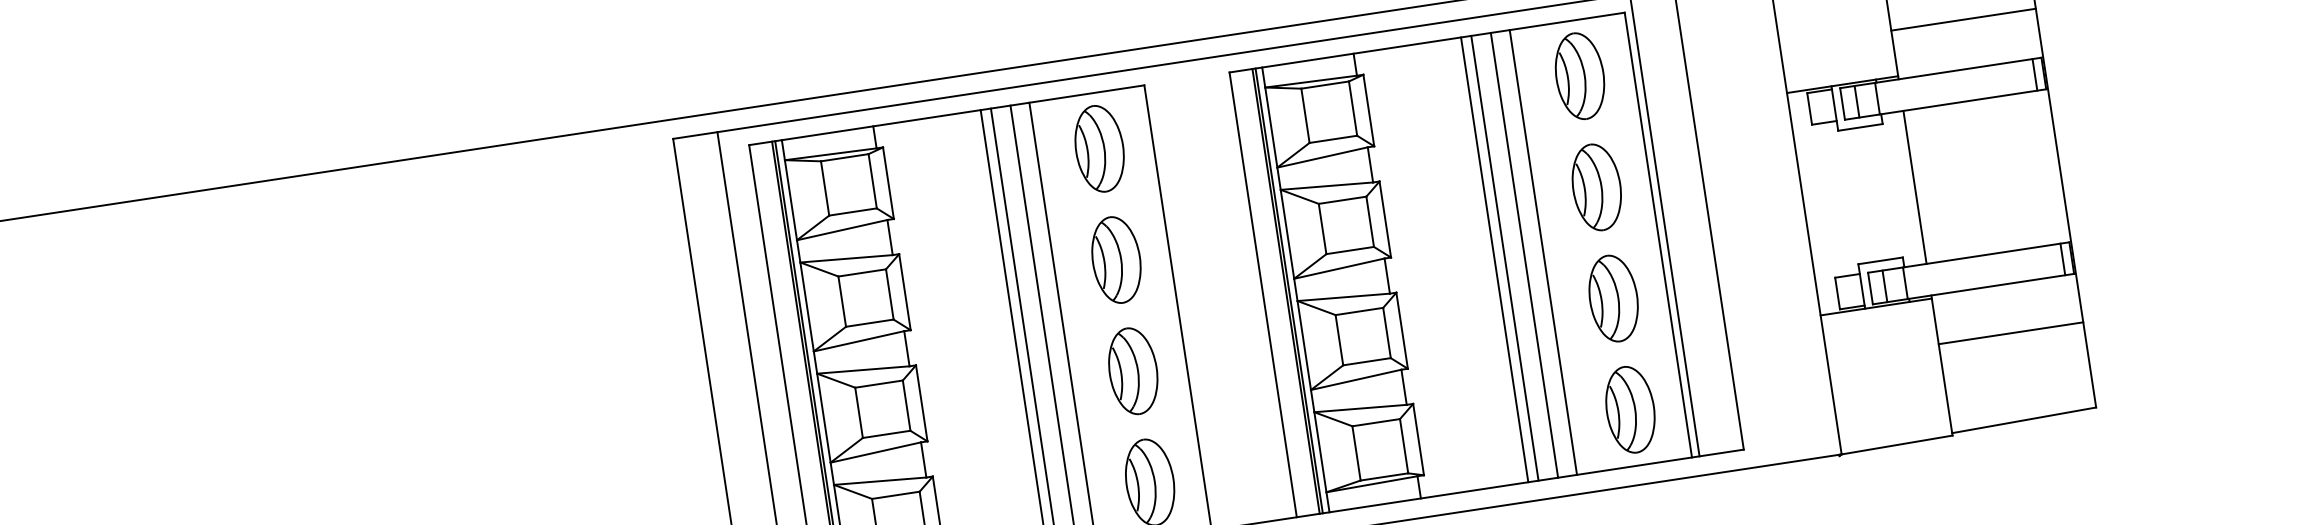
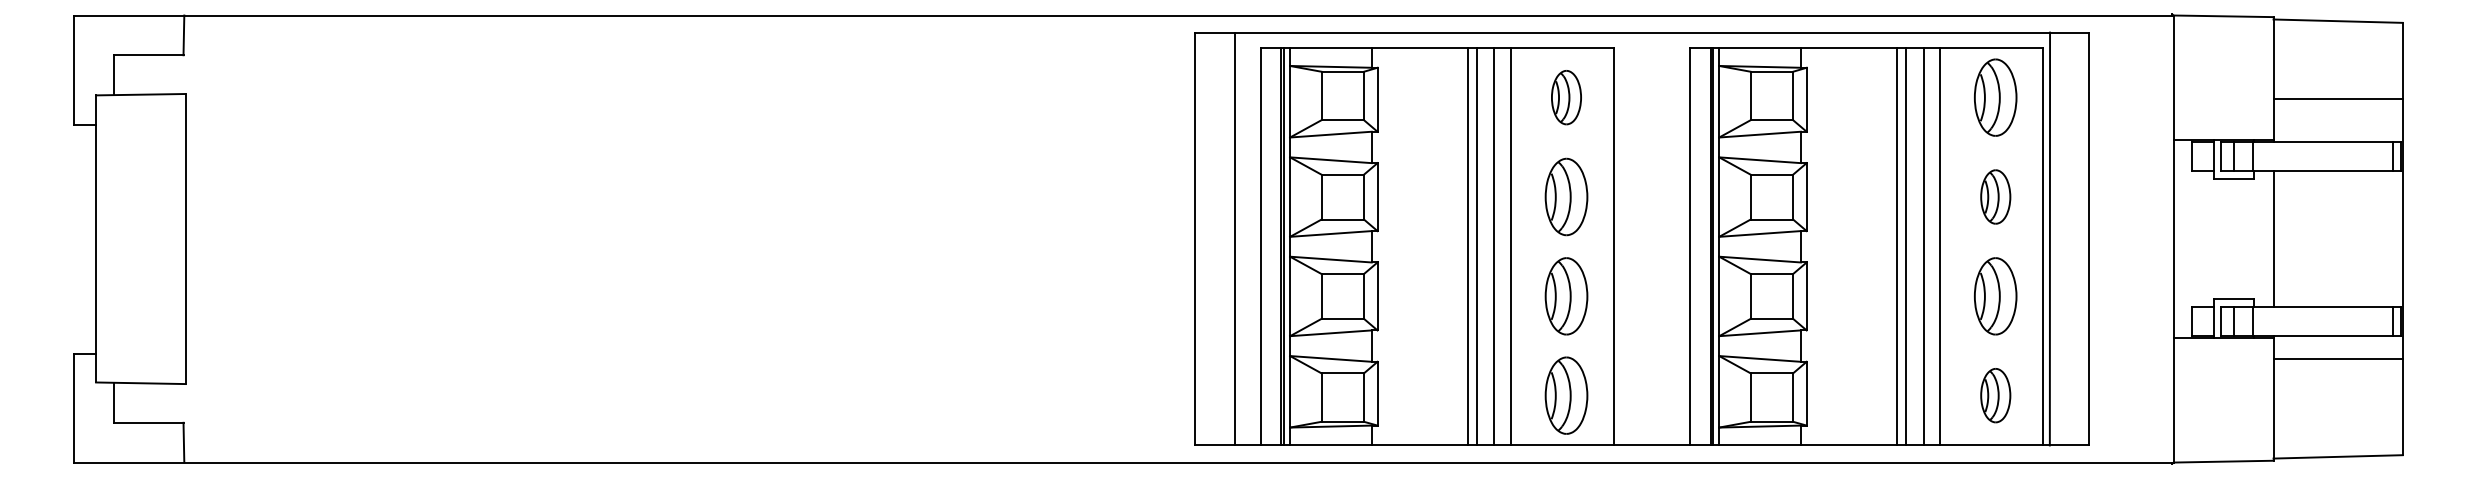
part: (1099, 148) -> (1566, 97), size x0.7
part: (1596, 186) -> (1995, 196), size x0.7
line: (2010, 333) -> (2337, 359), moved
part: (1630, 409) -> (1995, 395), size x0.7

